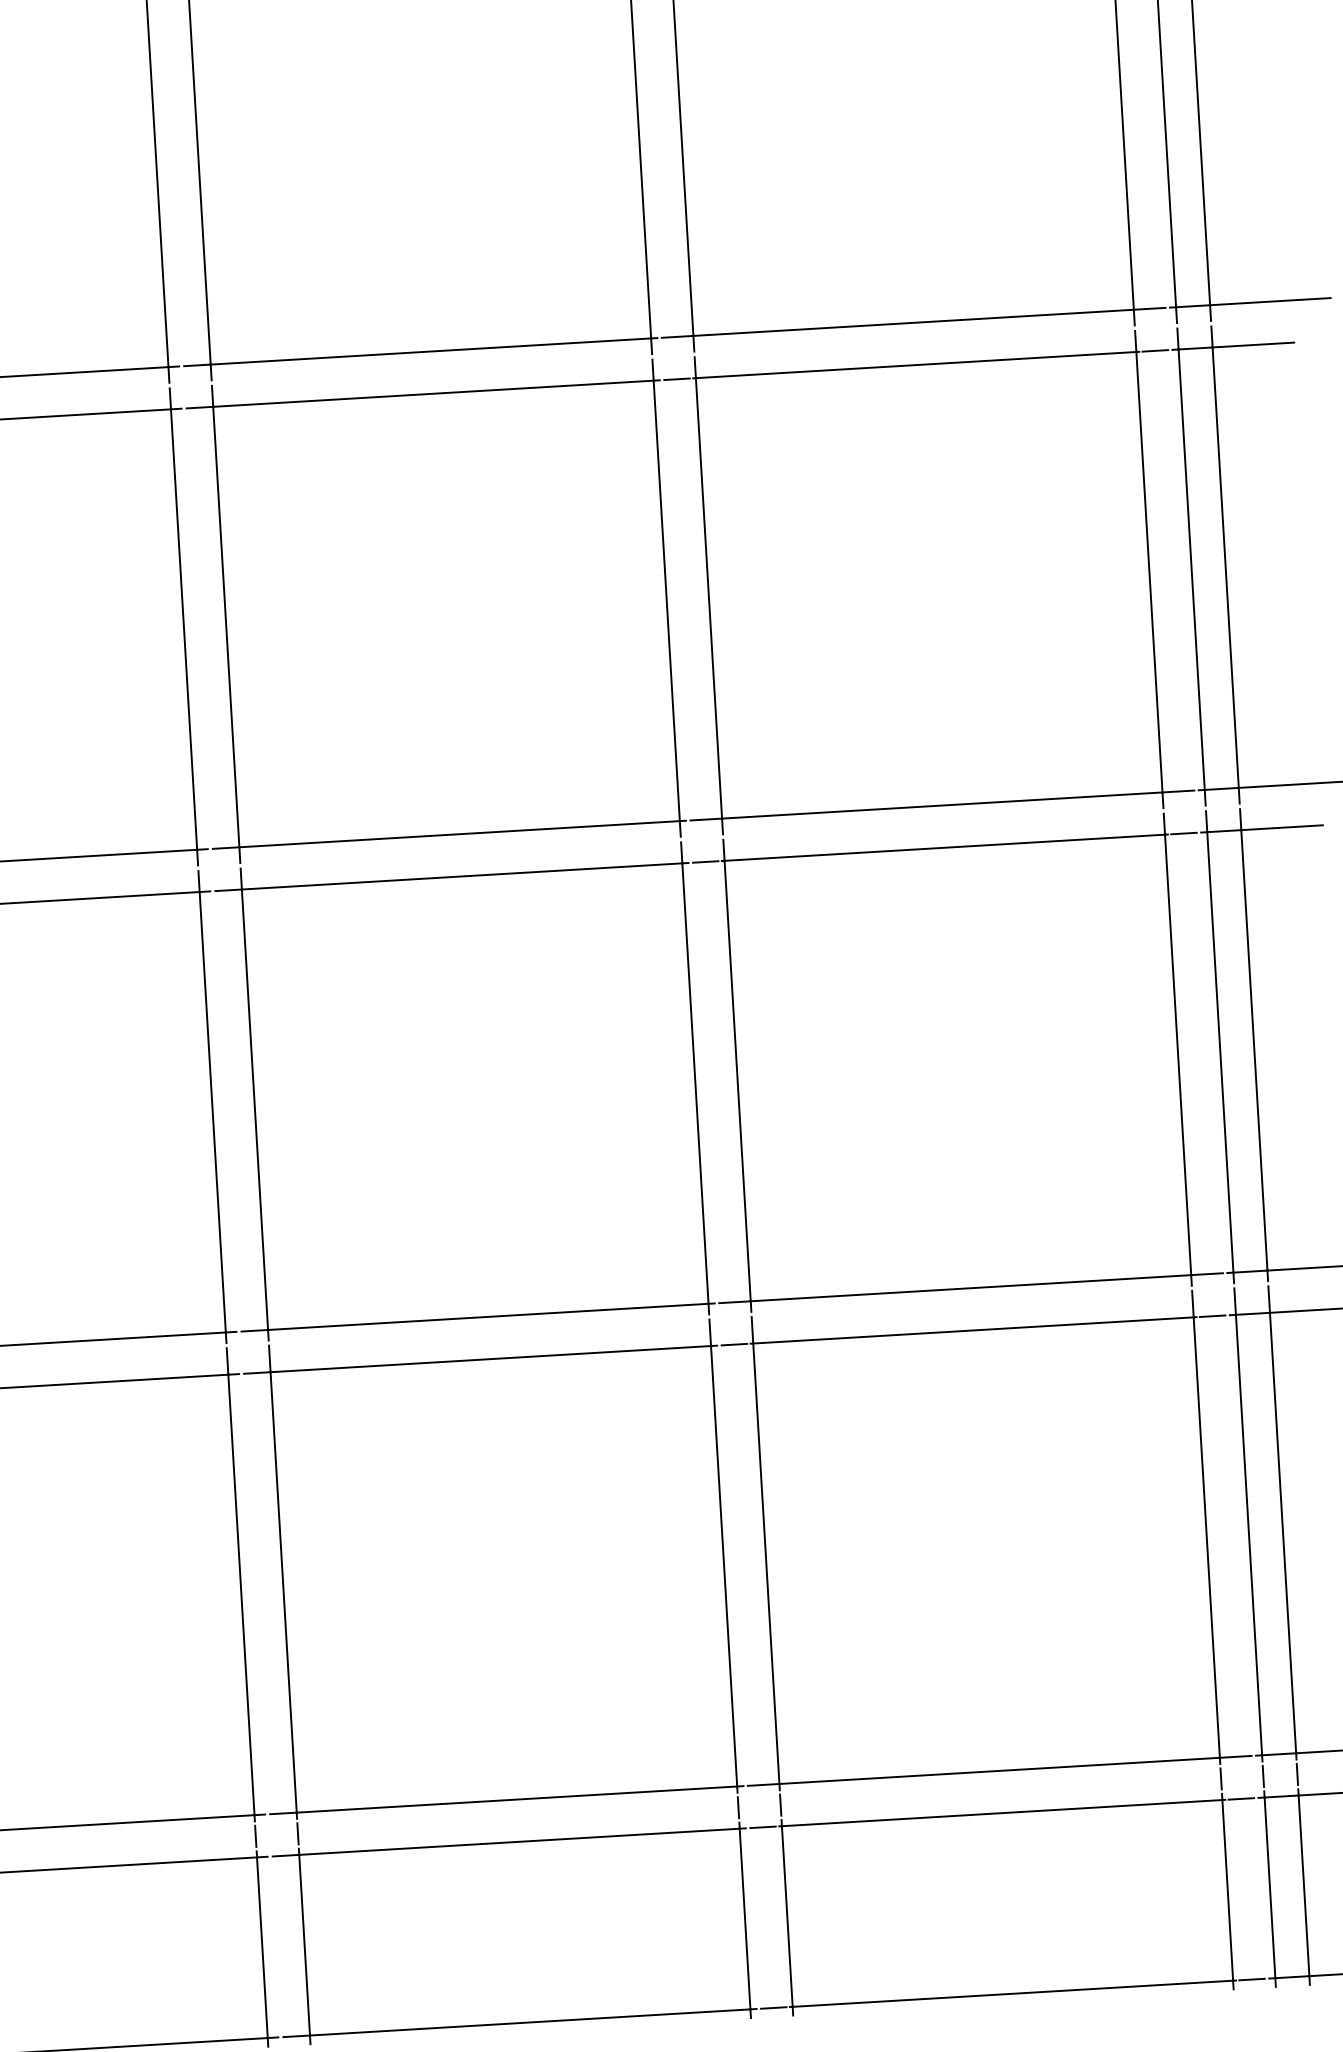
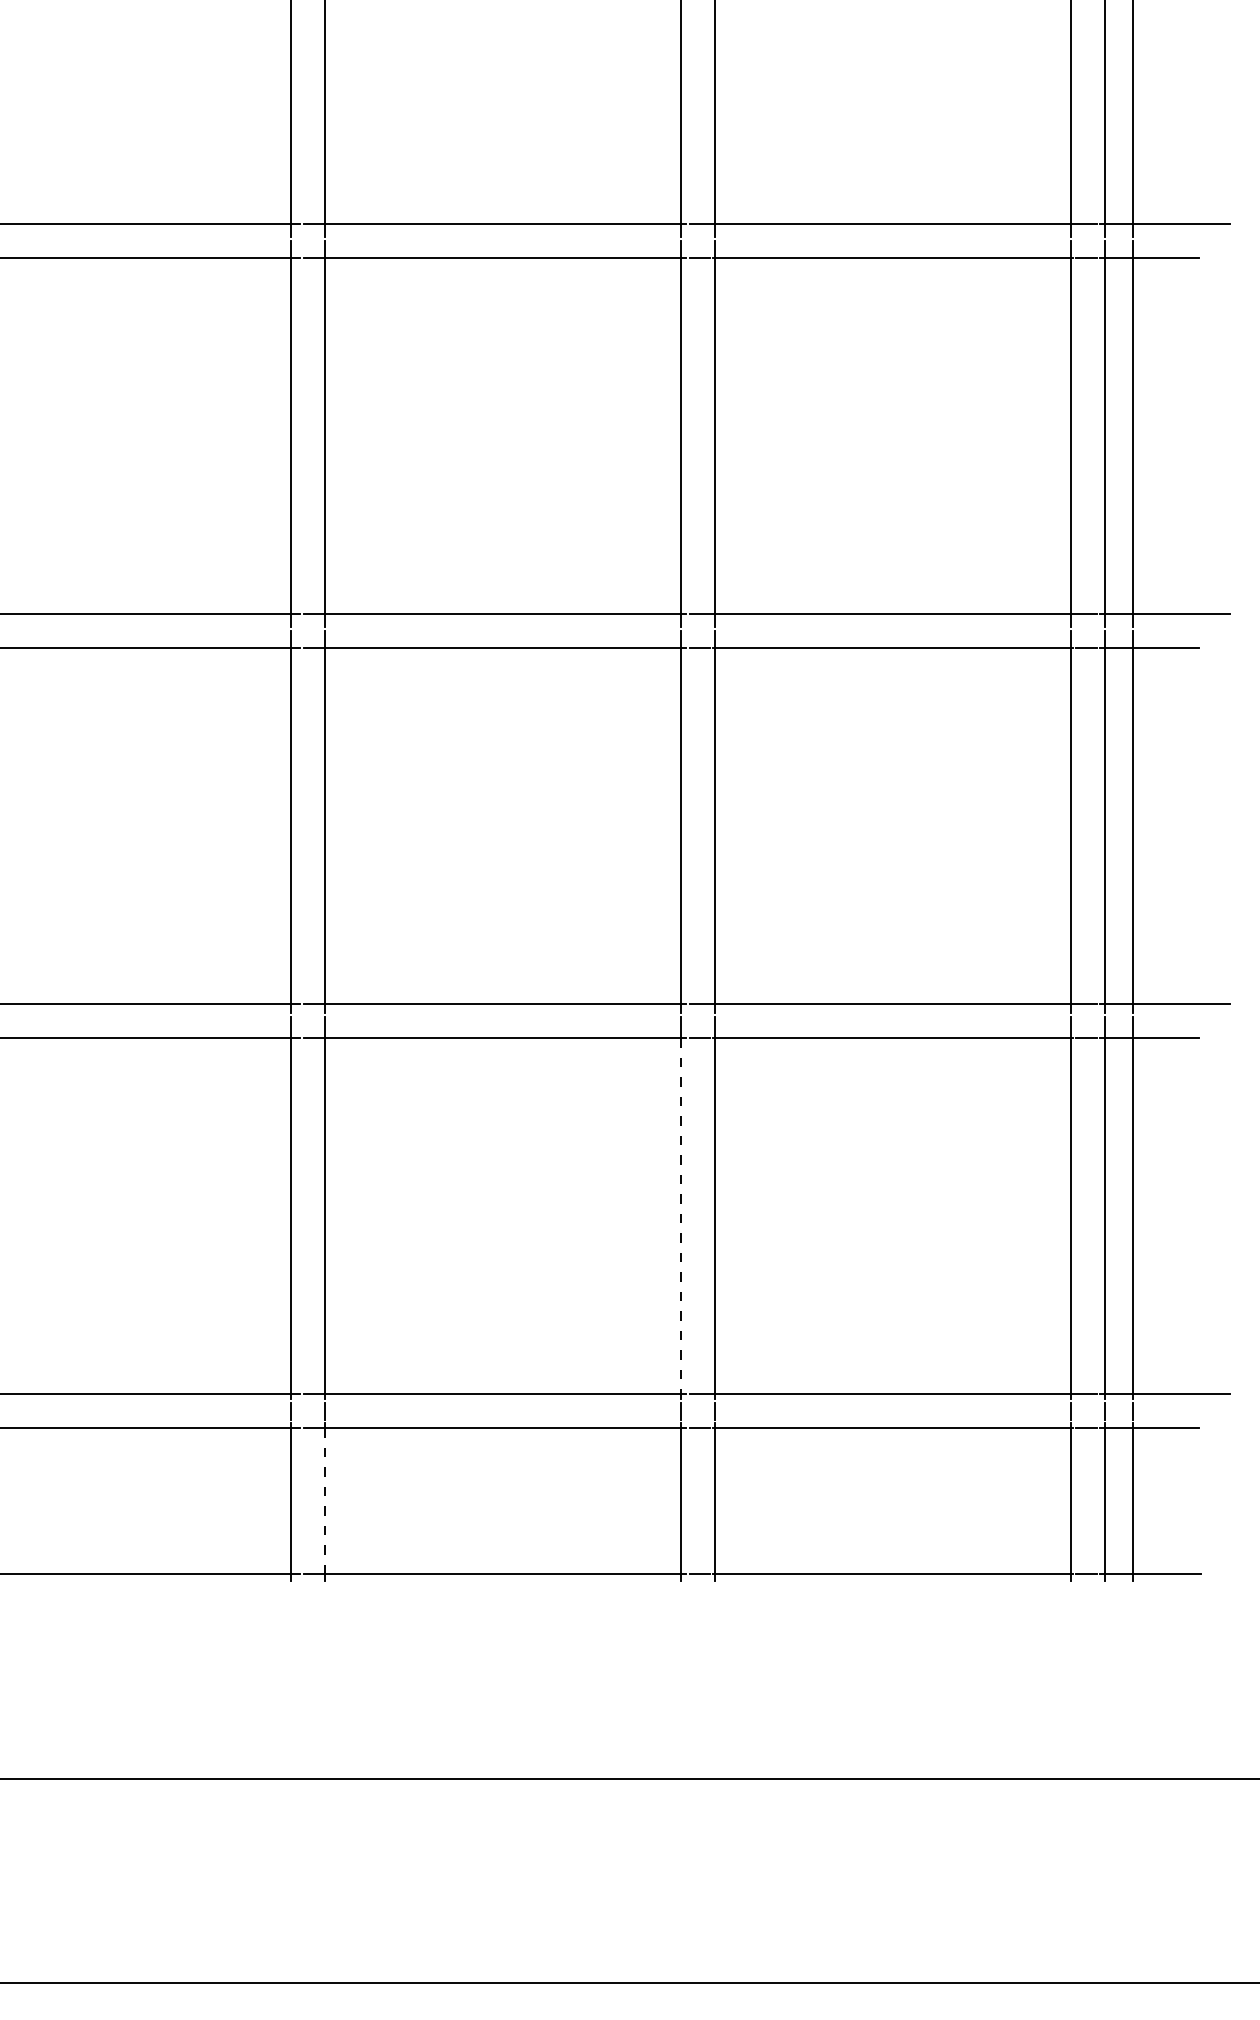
line: (724, 1566) -> (681, 1216), solid -> dashed
line: (304, 1945) -> (325, 1501), solid -> dashed

